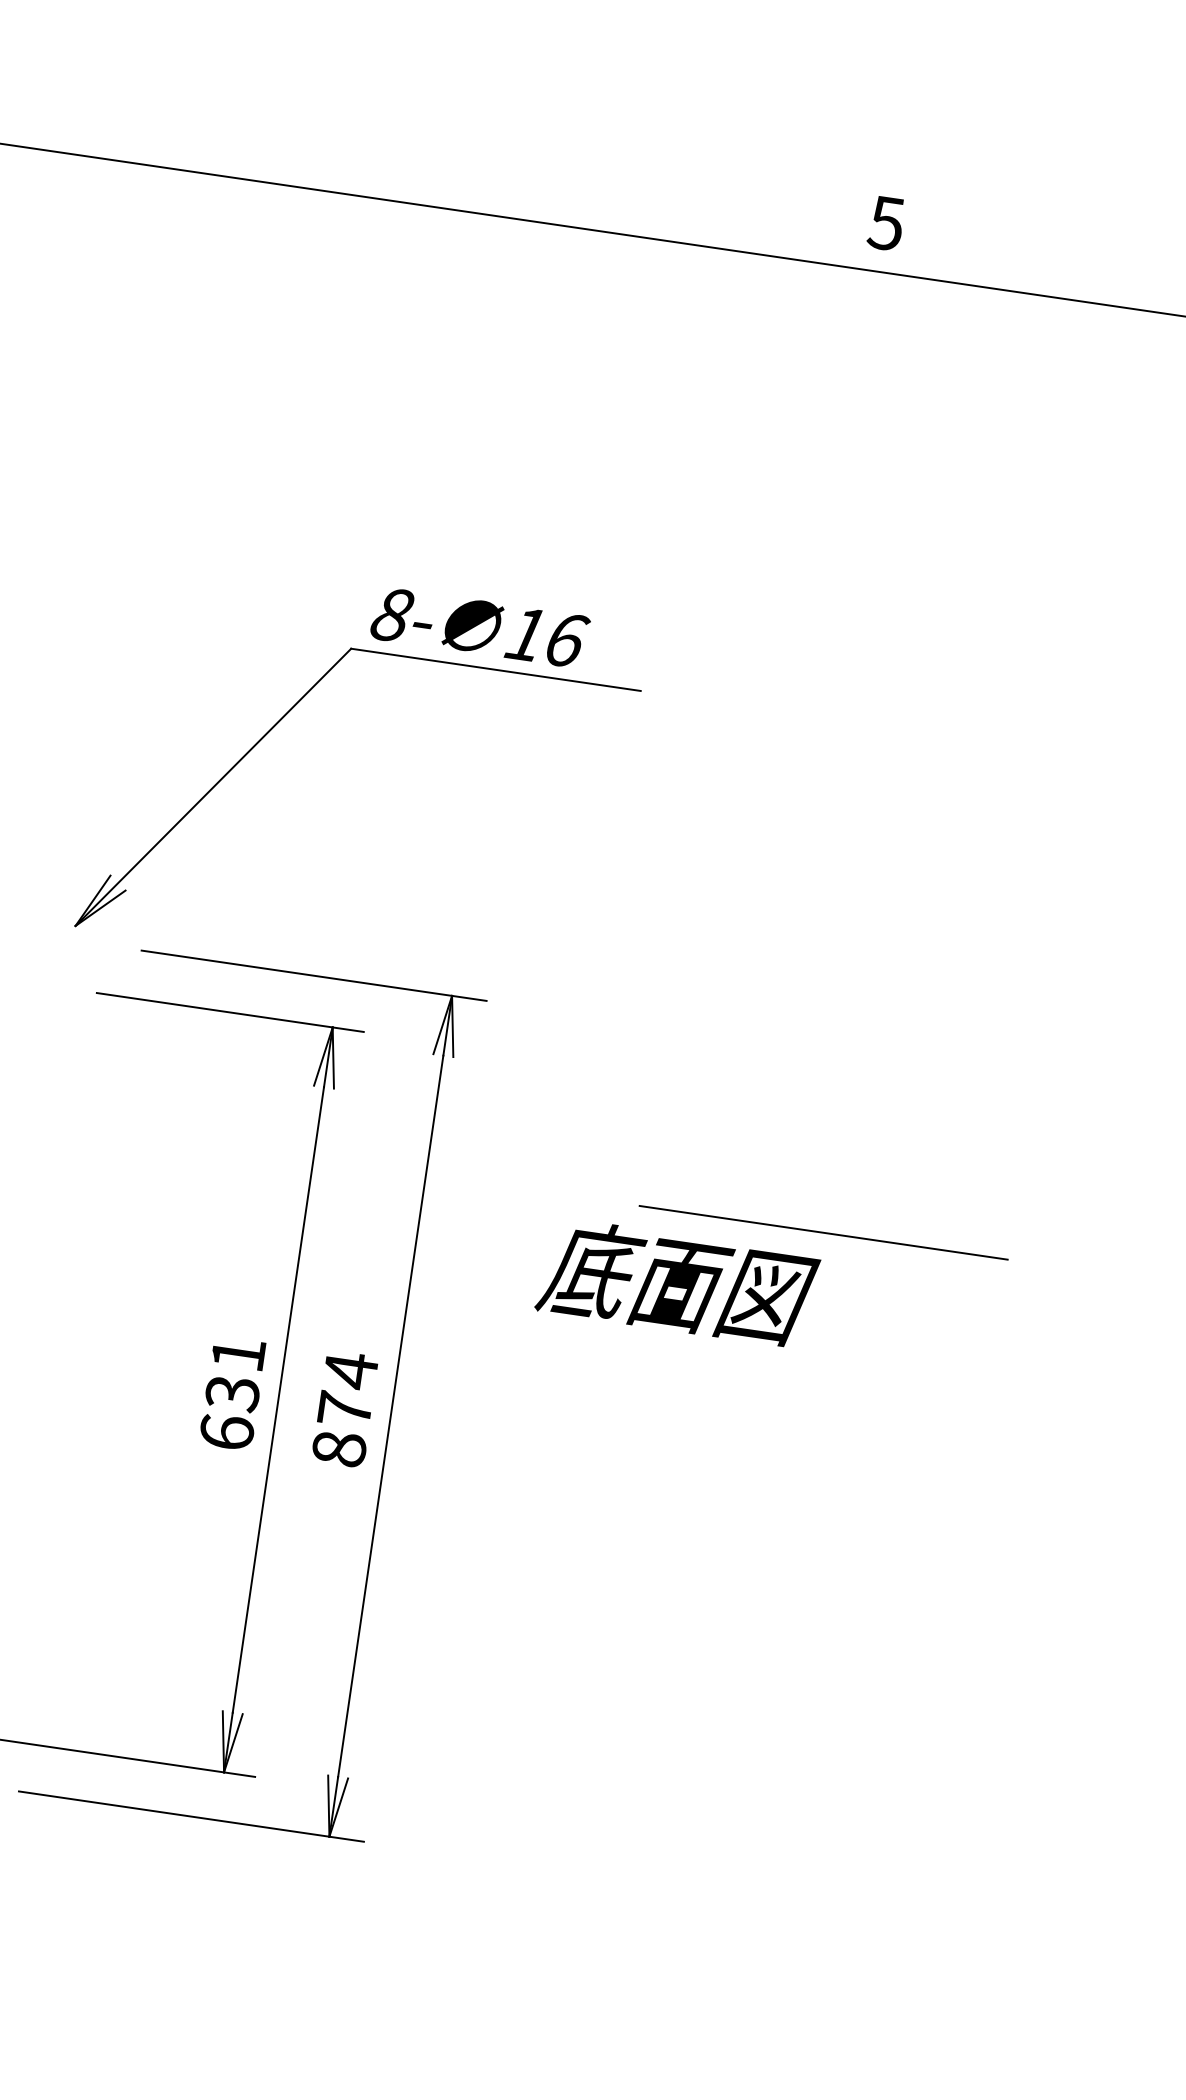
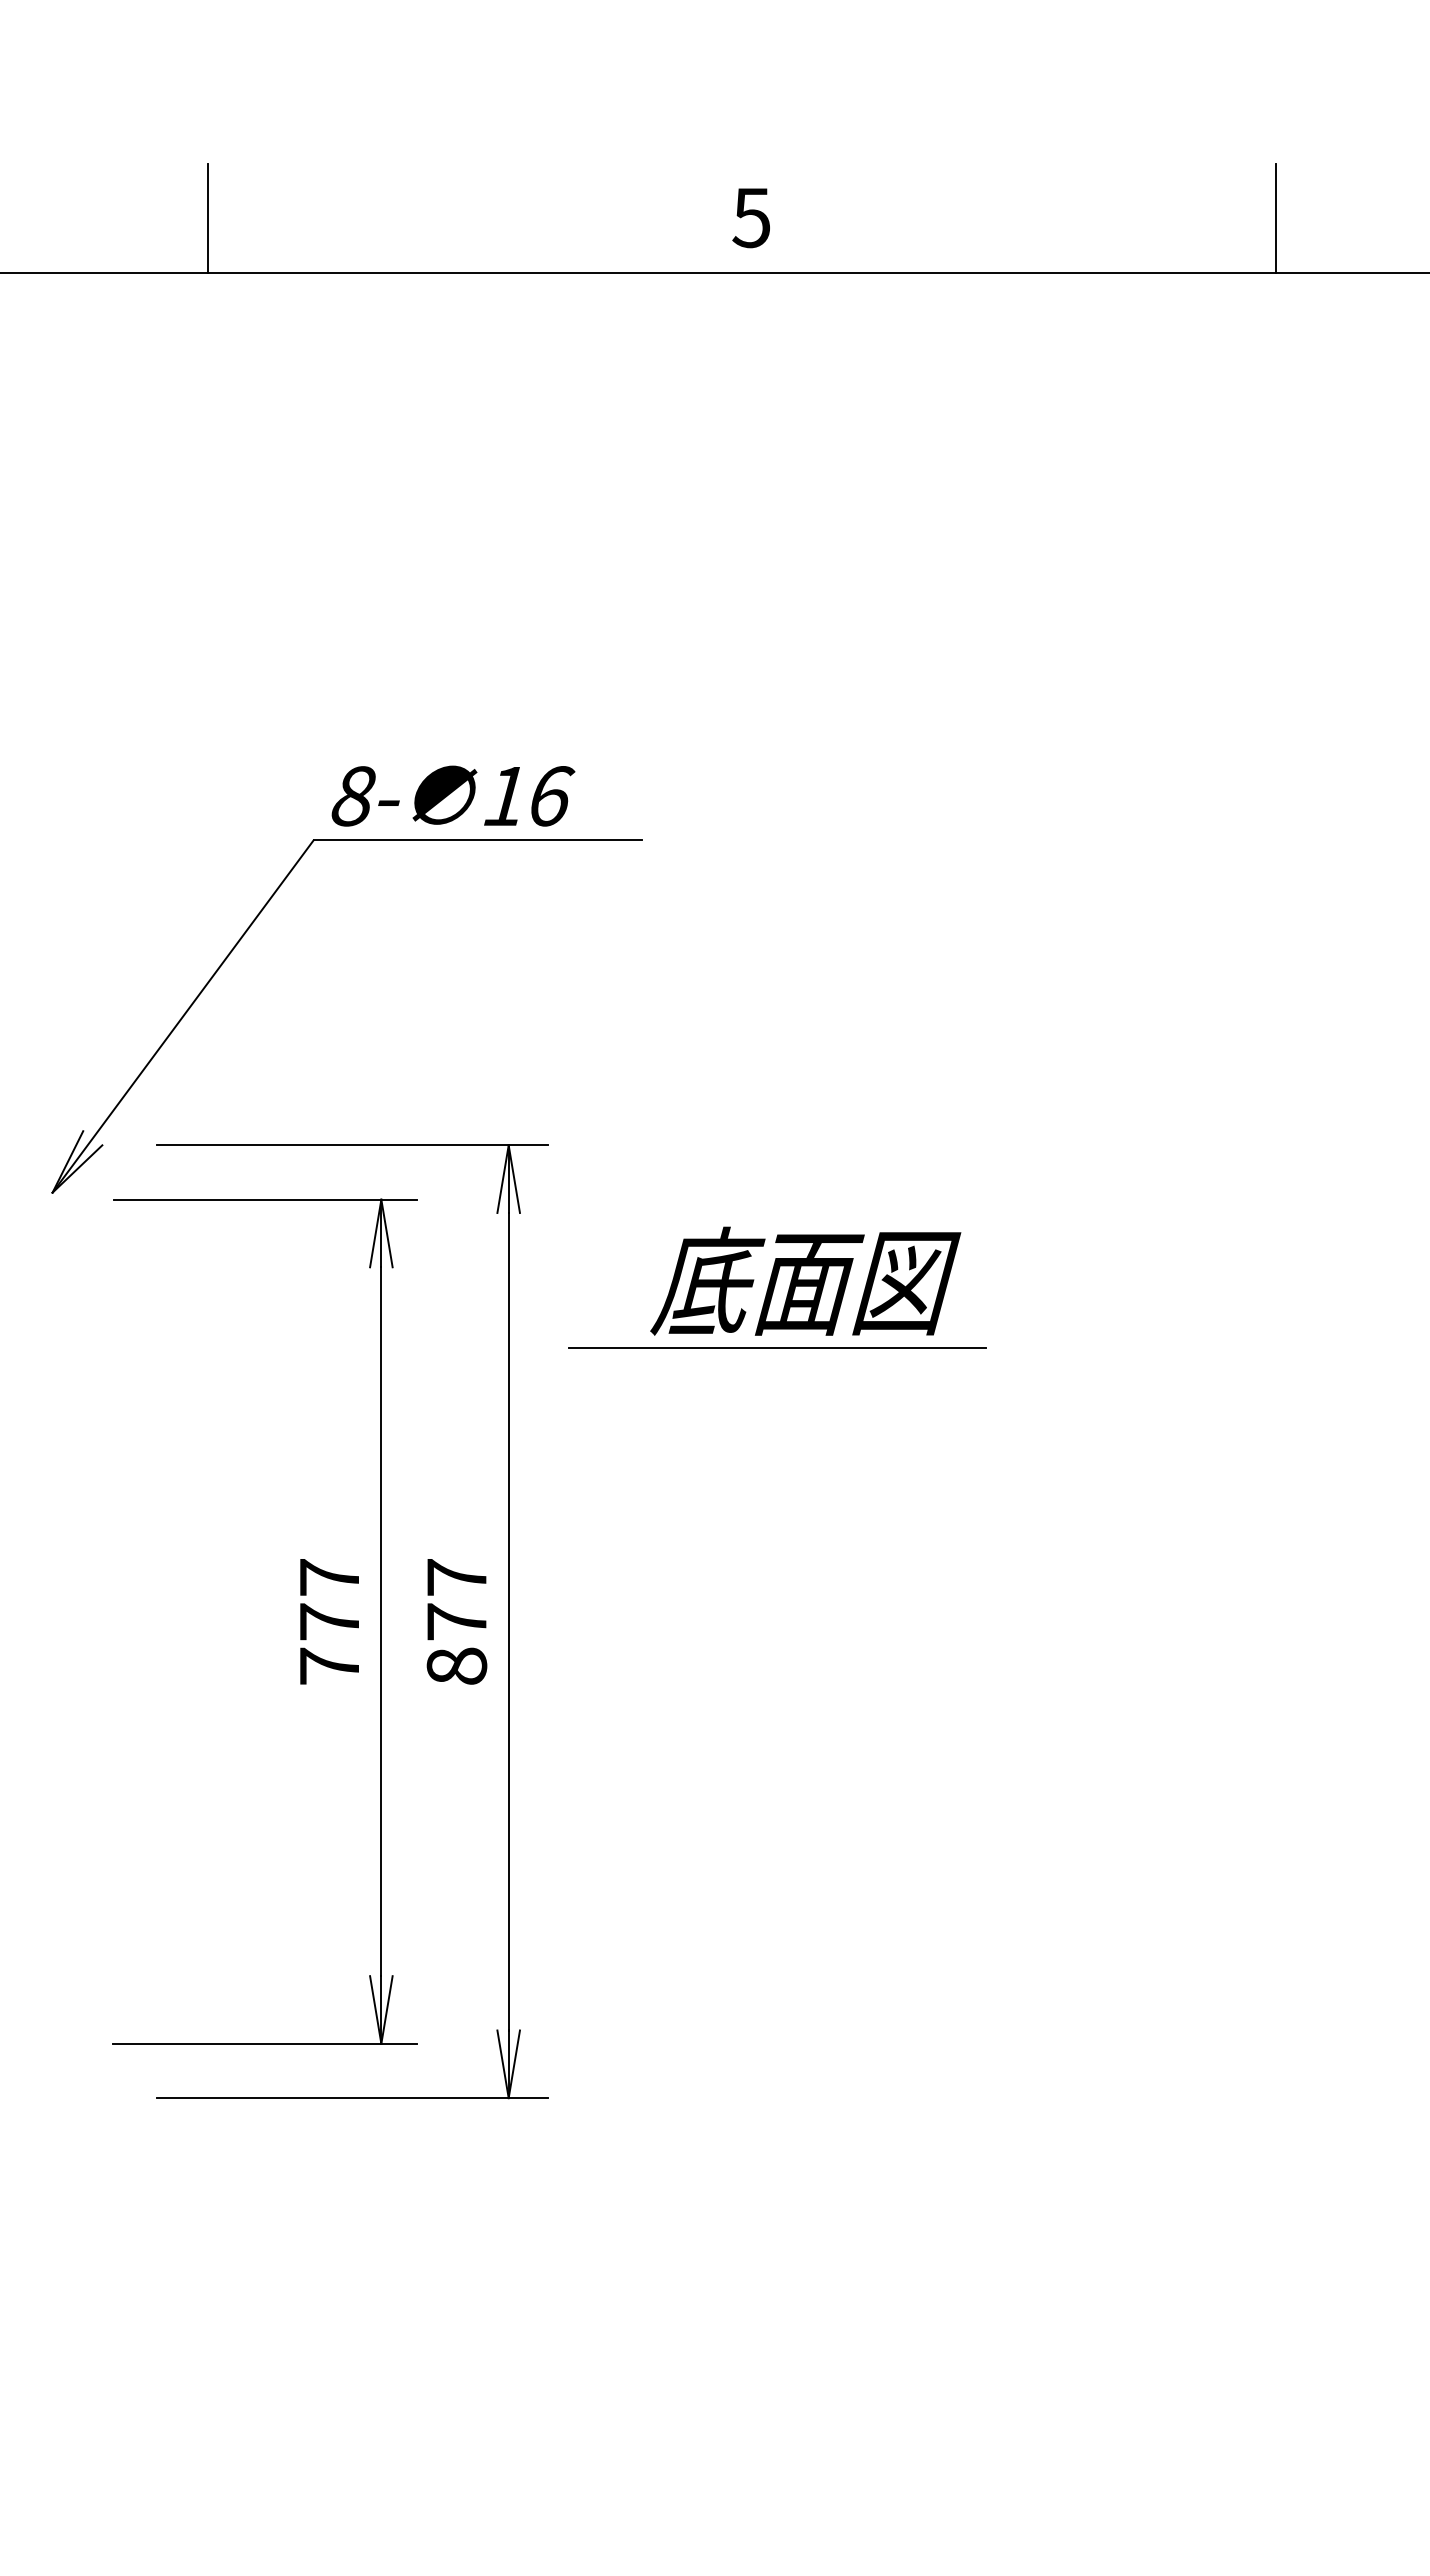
line: (305, 139) -> (207, 218), added
text: (885, 223) -> (750, 218), moved
part: (293, 708) -> (259, 915), moved
line: (823, 1232) -> (777, 1347), moved
text: (677, 1282) -> (805, 1280), moved
text: (350, 1370) -> (456, 1577), 874 -> 877
text: (232, 1393) -> (329, 1621), 631 -> 777

